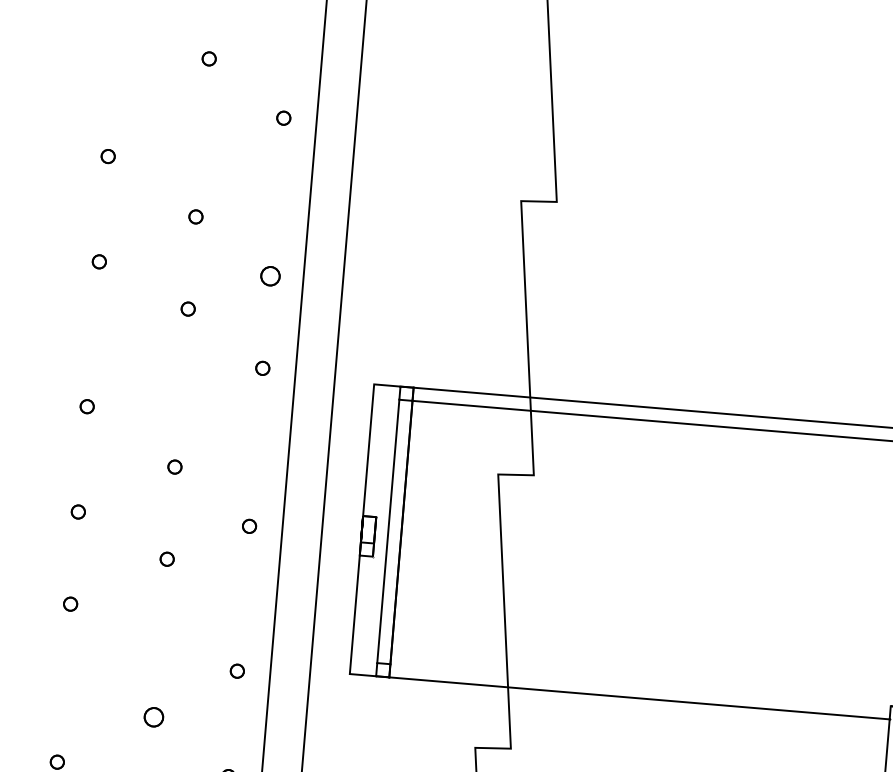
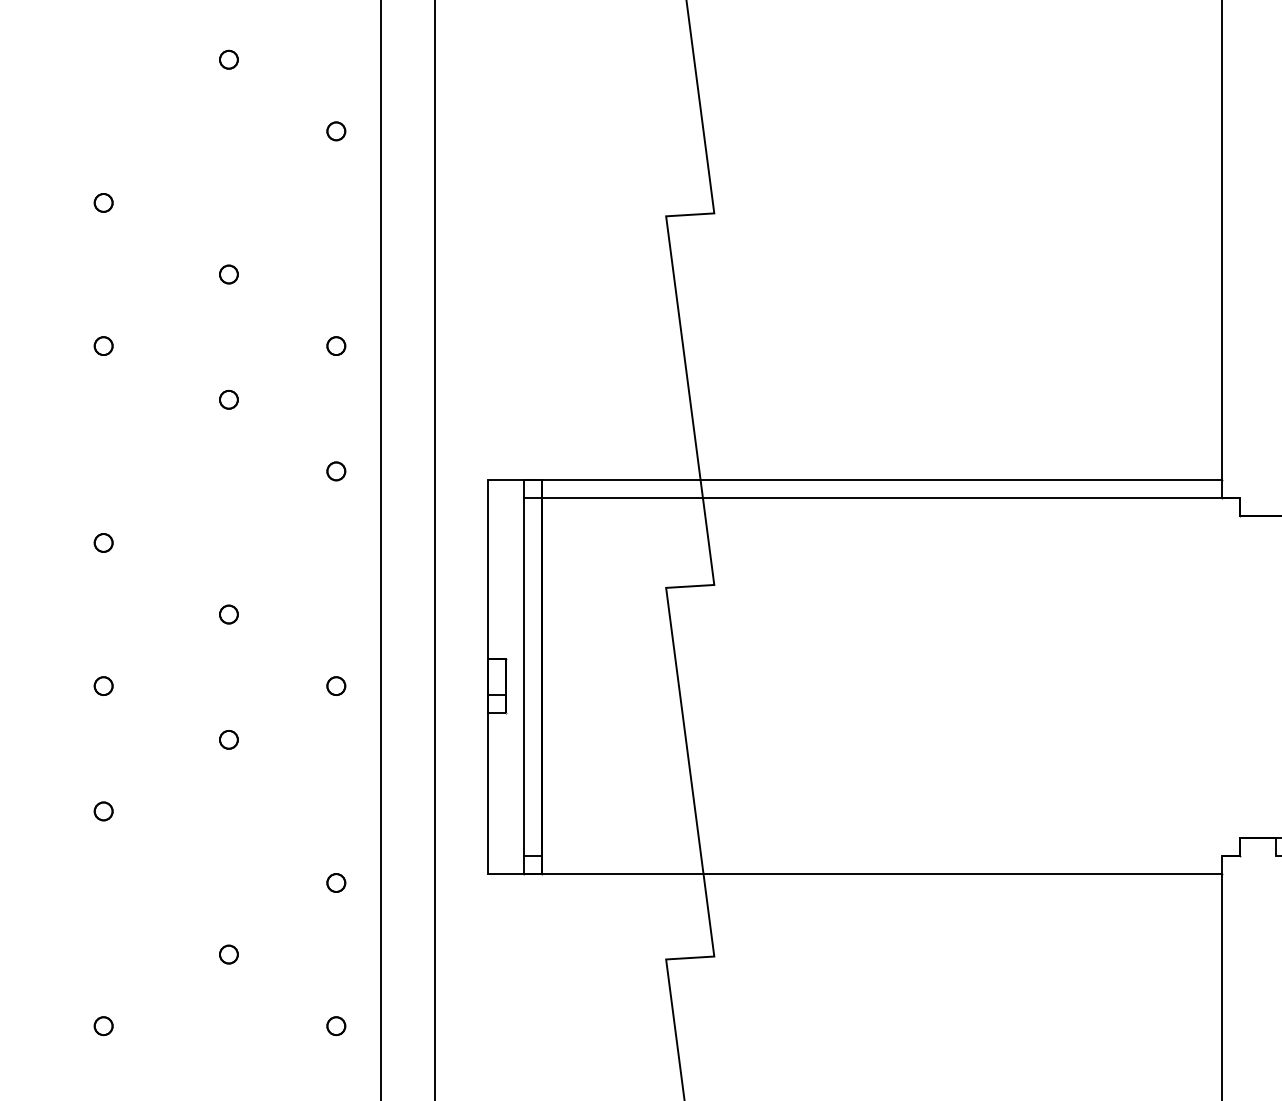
part: (270, 275) -> (336, 345), size x0.71
part: (153, 717) -> (228, 954), size x0.71

